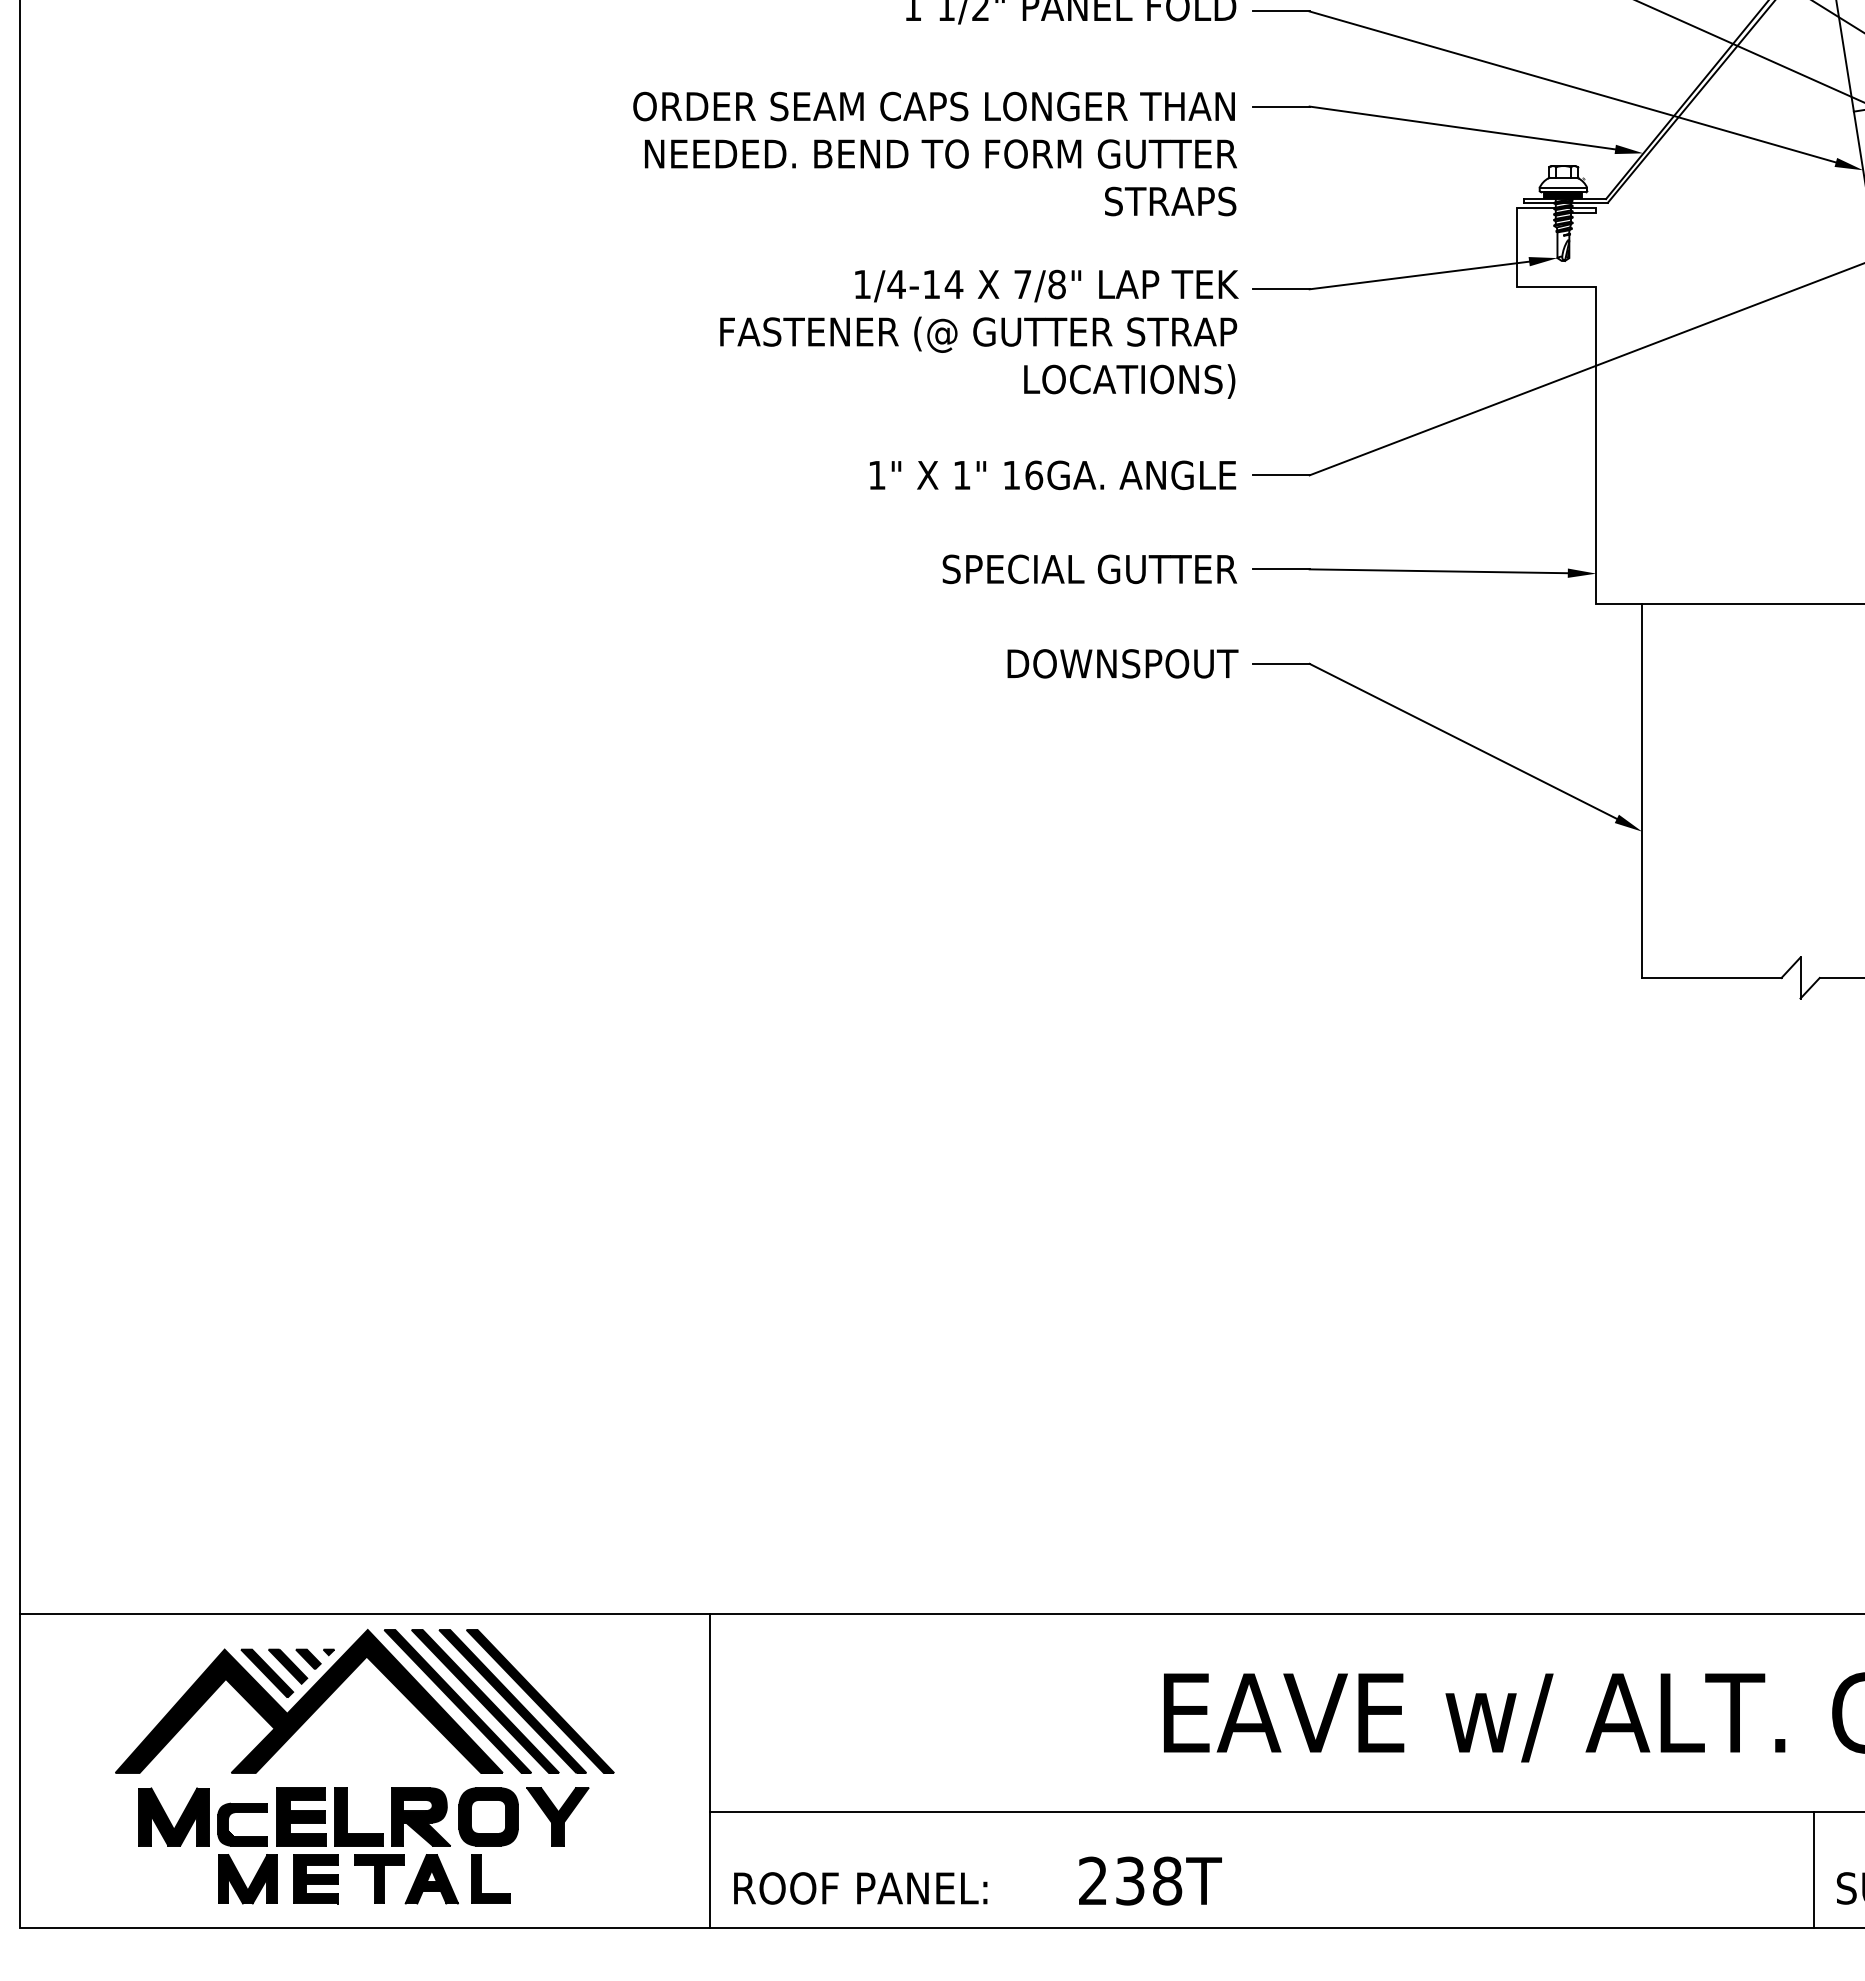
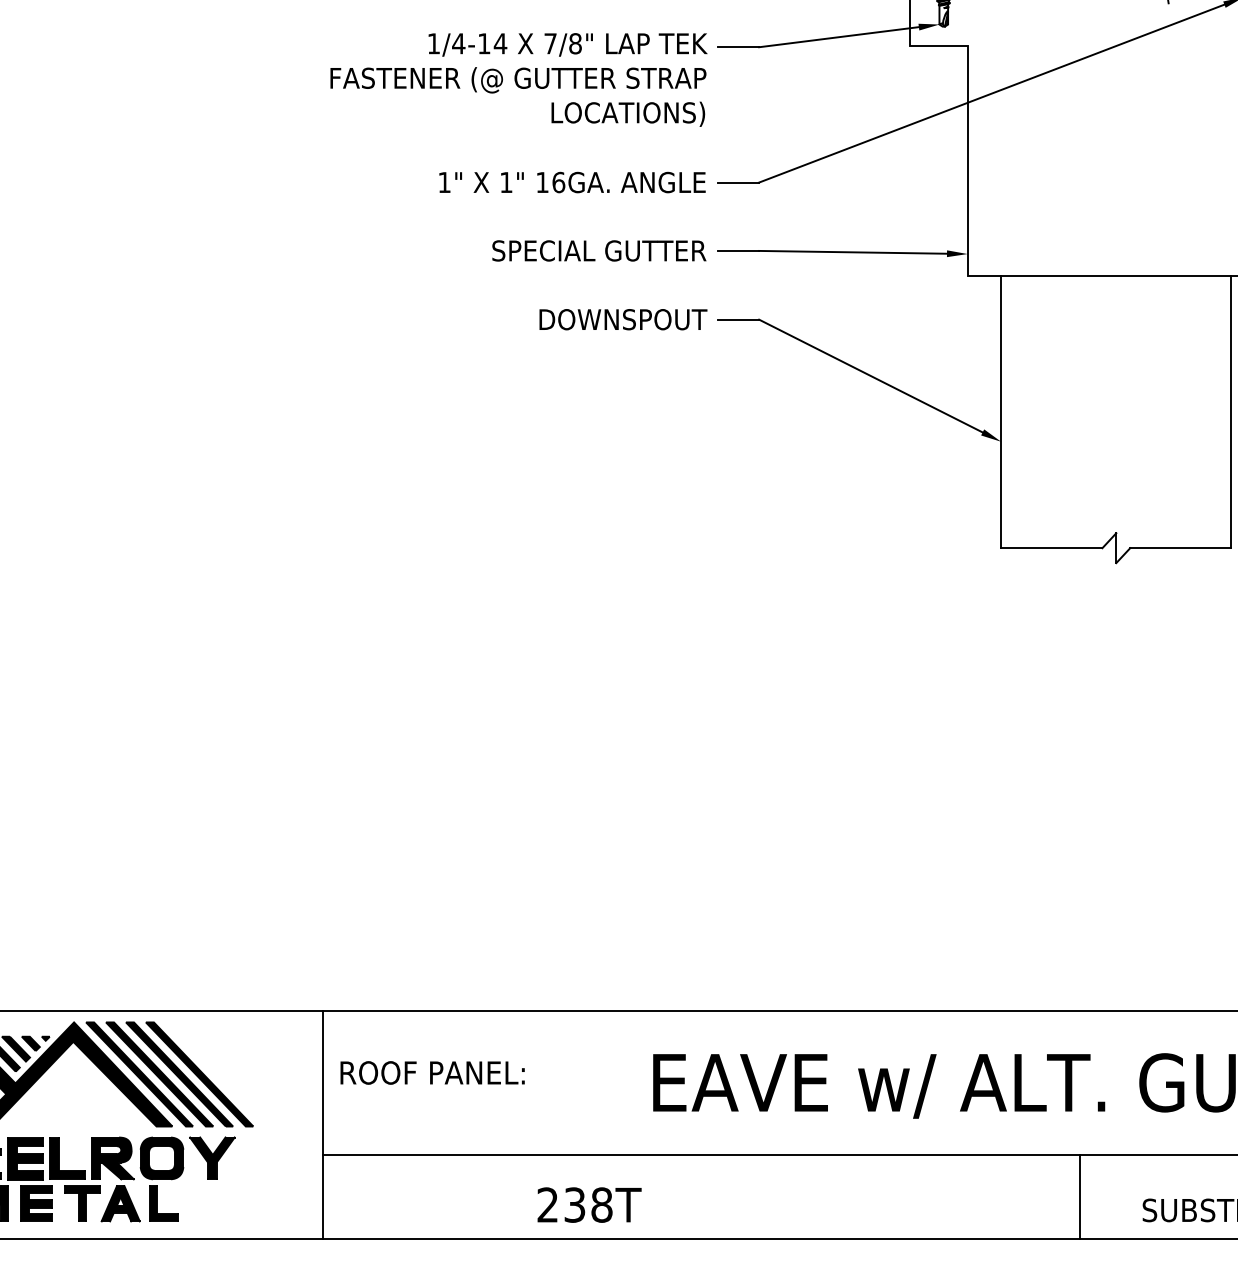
line: (1814, 1869) -> (1079, 1196), moved
text: (1150, 1880) -> (589, 1204), moved
text: (860, 1888) -> (432, 1073), moved

